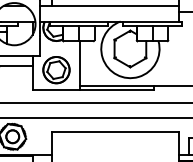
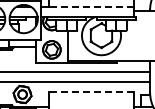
line: (115, 5) -> (91, 6), solid -> dashed
line: (115, 132) -> (91, 91), solid -> dashed

